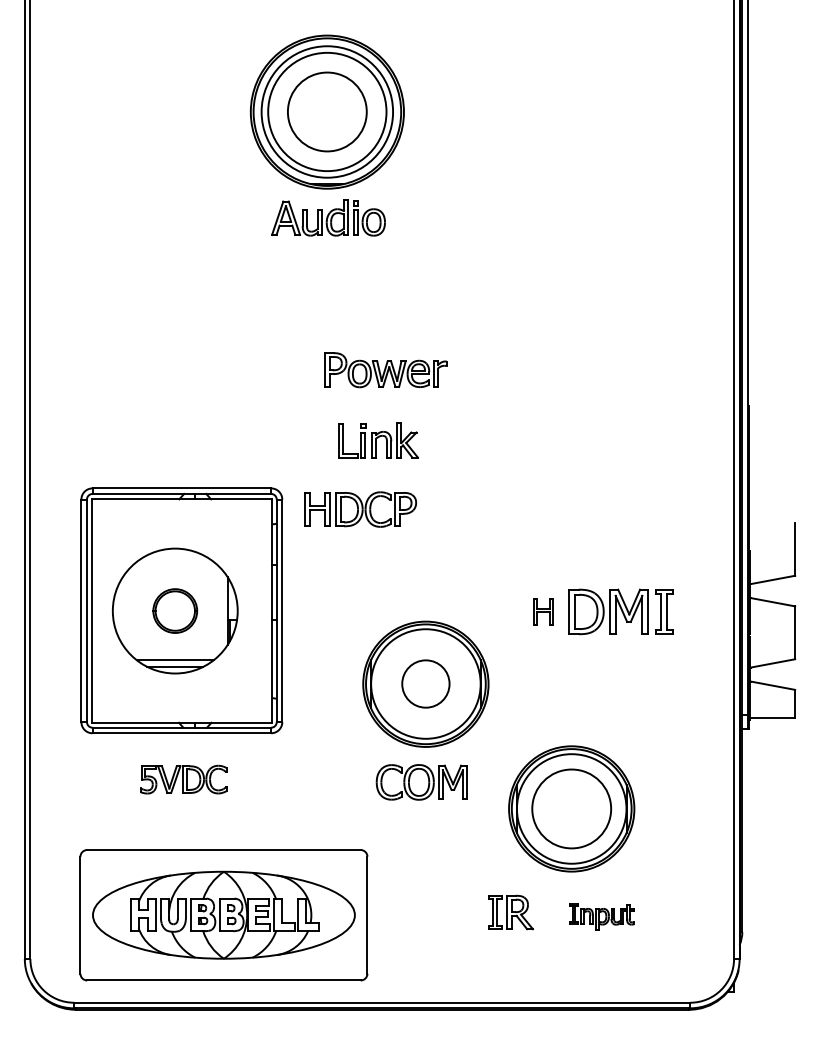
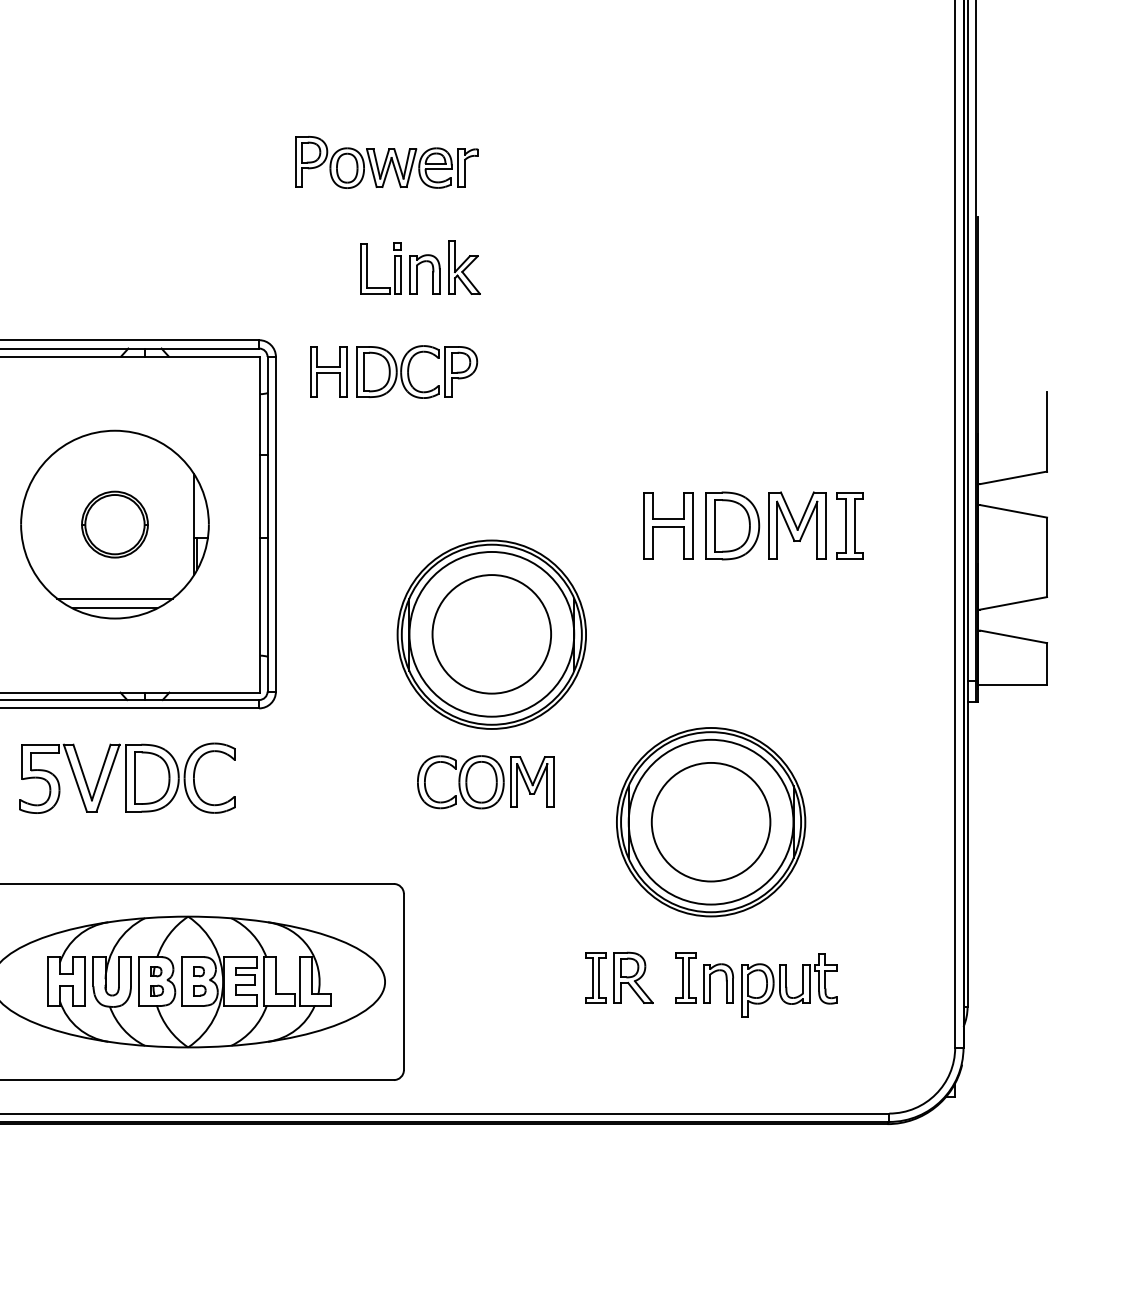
part: (385, 370) -> (385, 162), moved
part: (543, 611) -> (668, 525), size x1.67
circle: (425, 683) -> (491, 633), size x1.67
part: (183, 779) -> (127, 777), size x1.67
part: (602, 916) -> (757, 983), size x1.67

